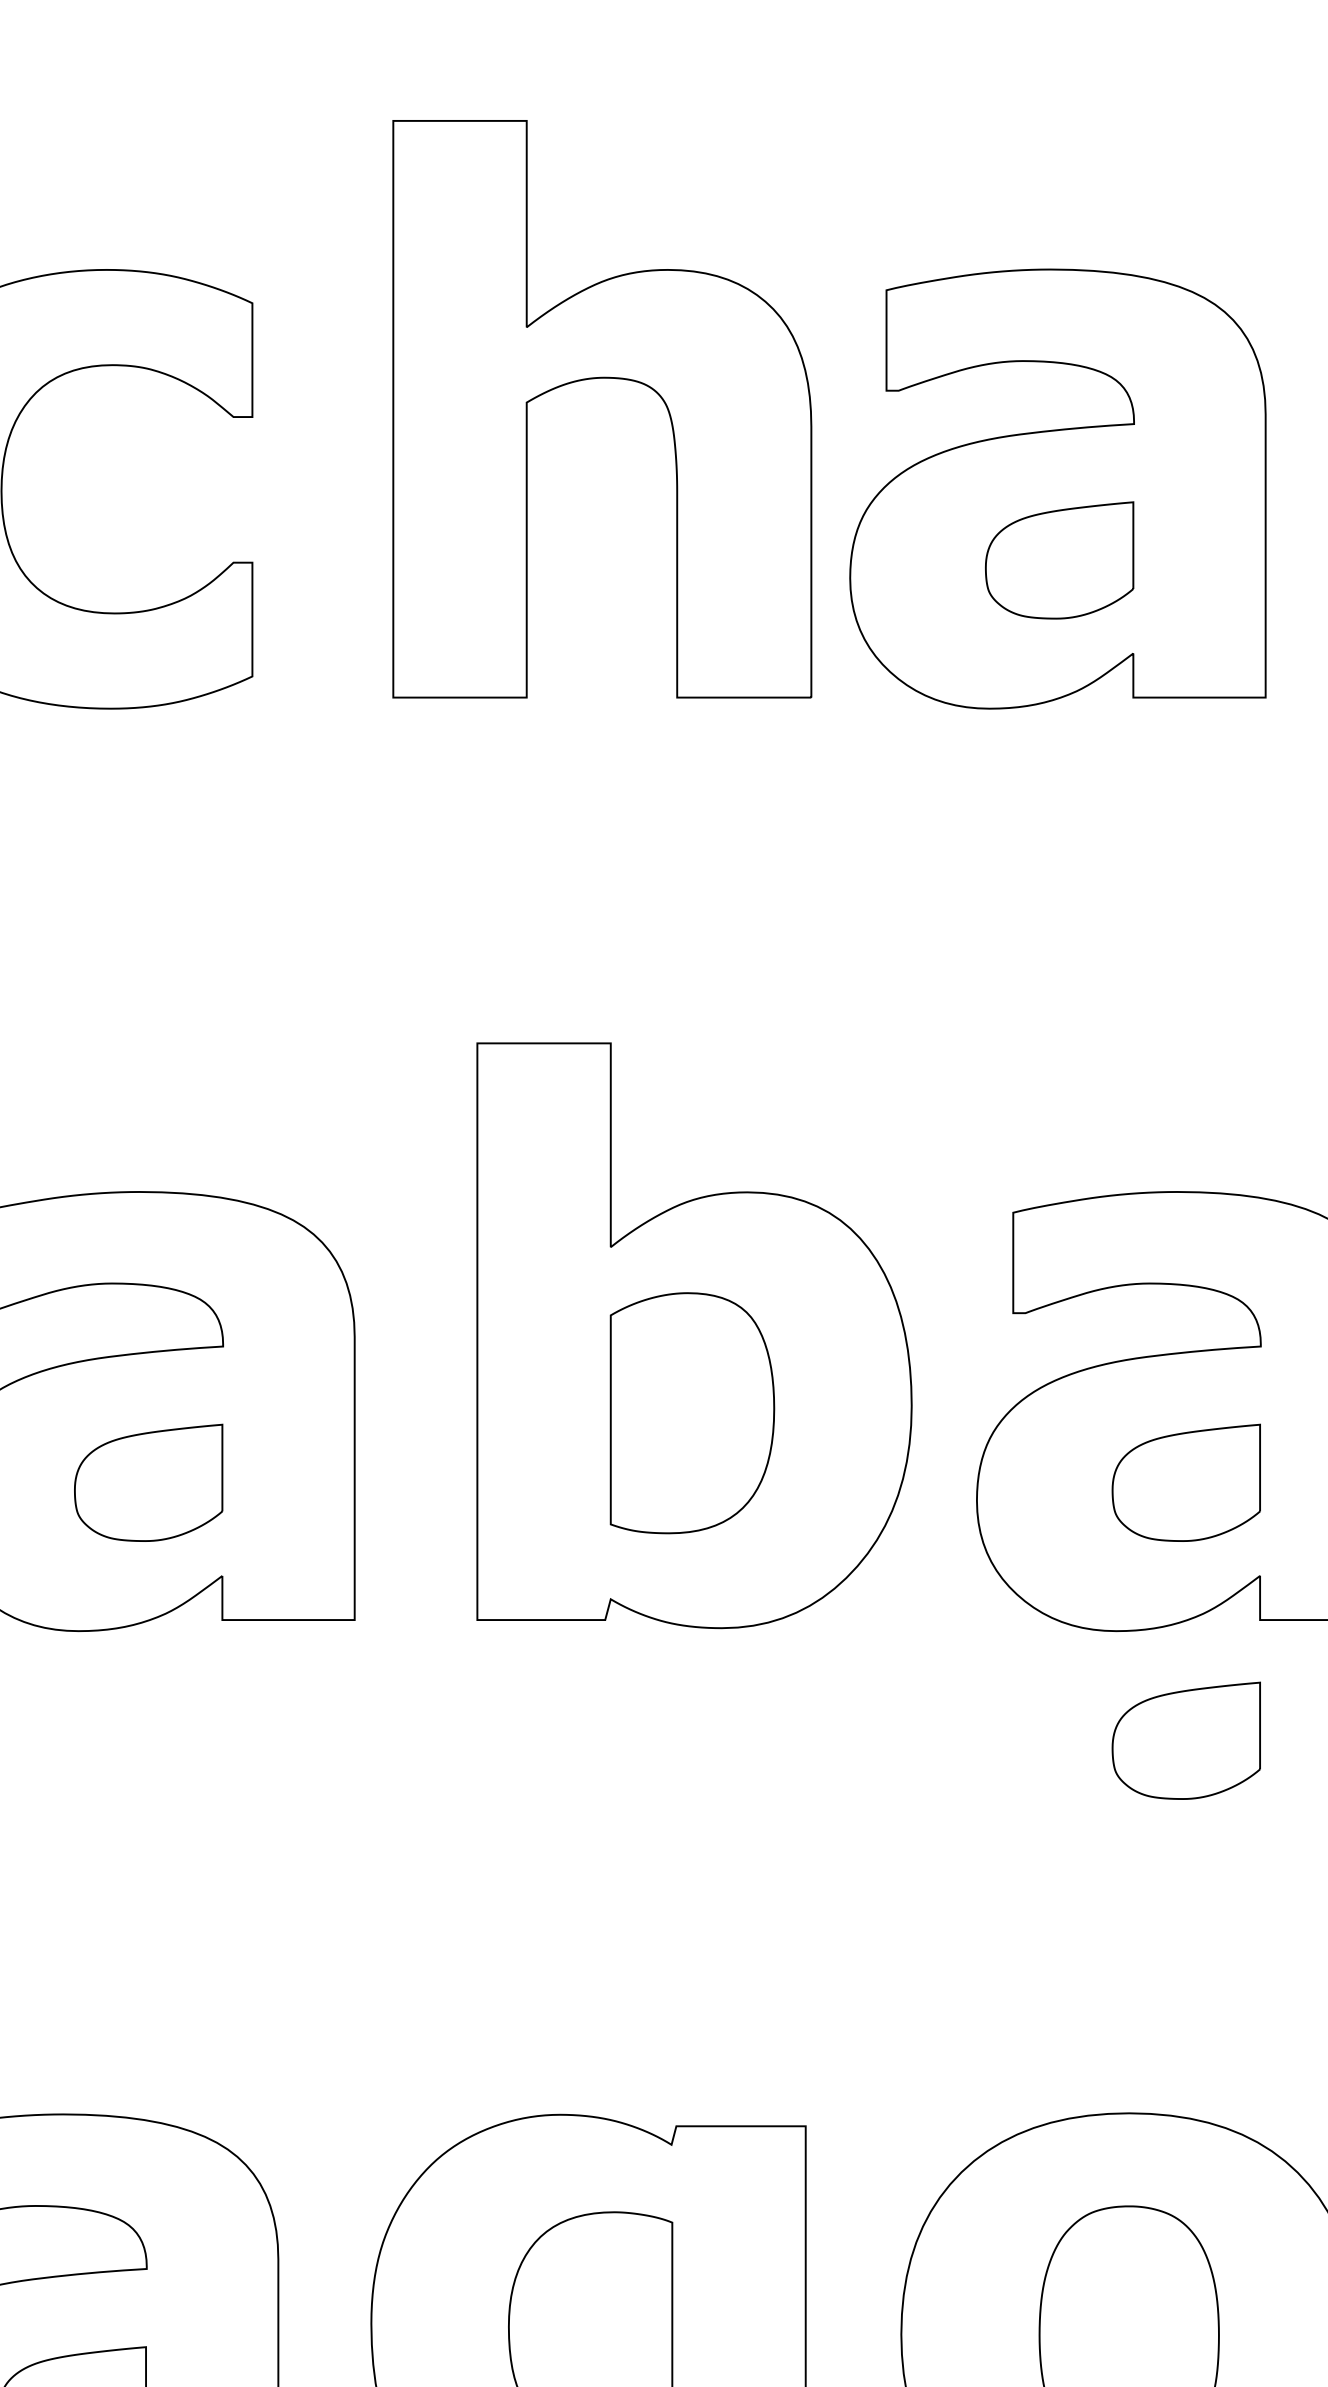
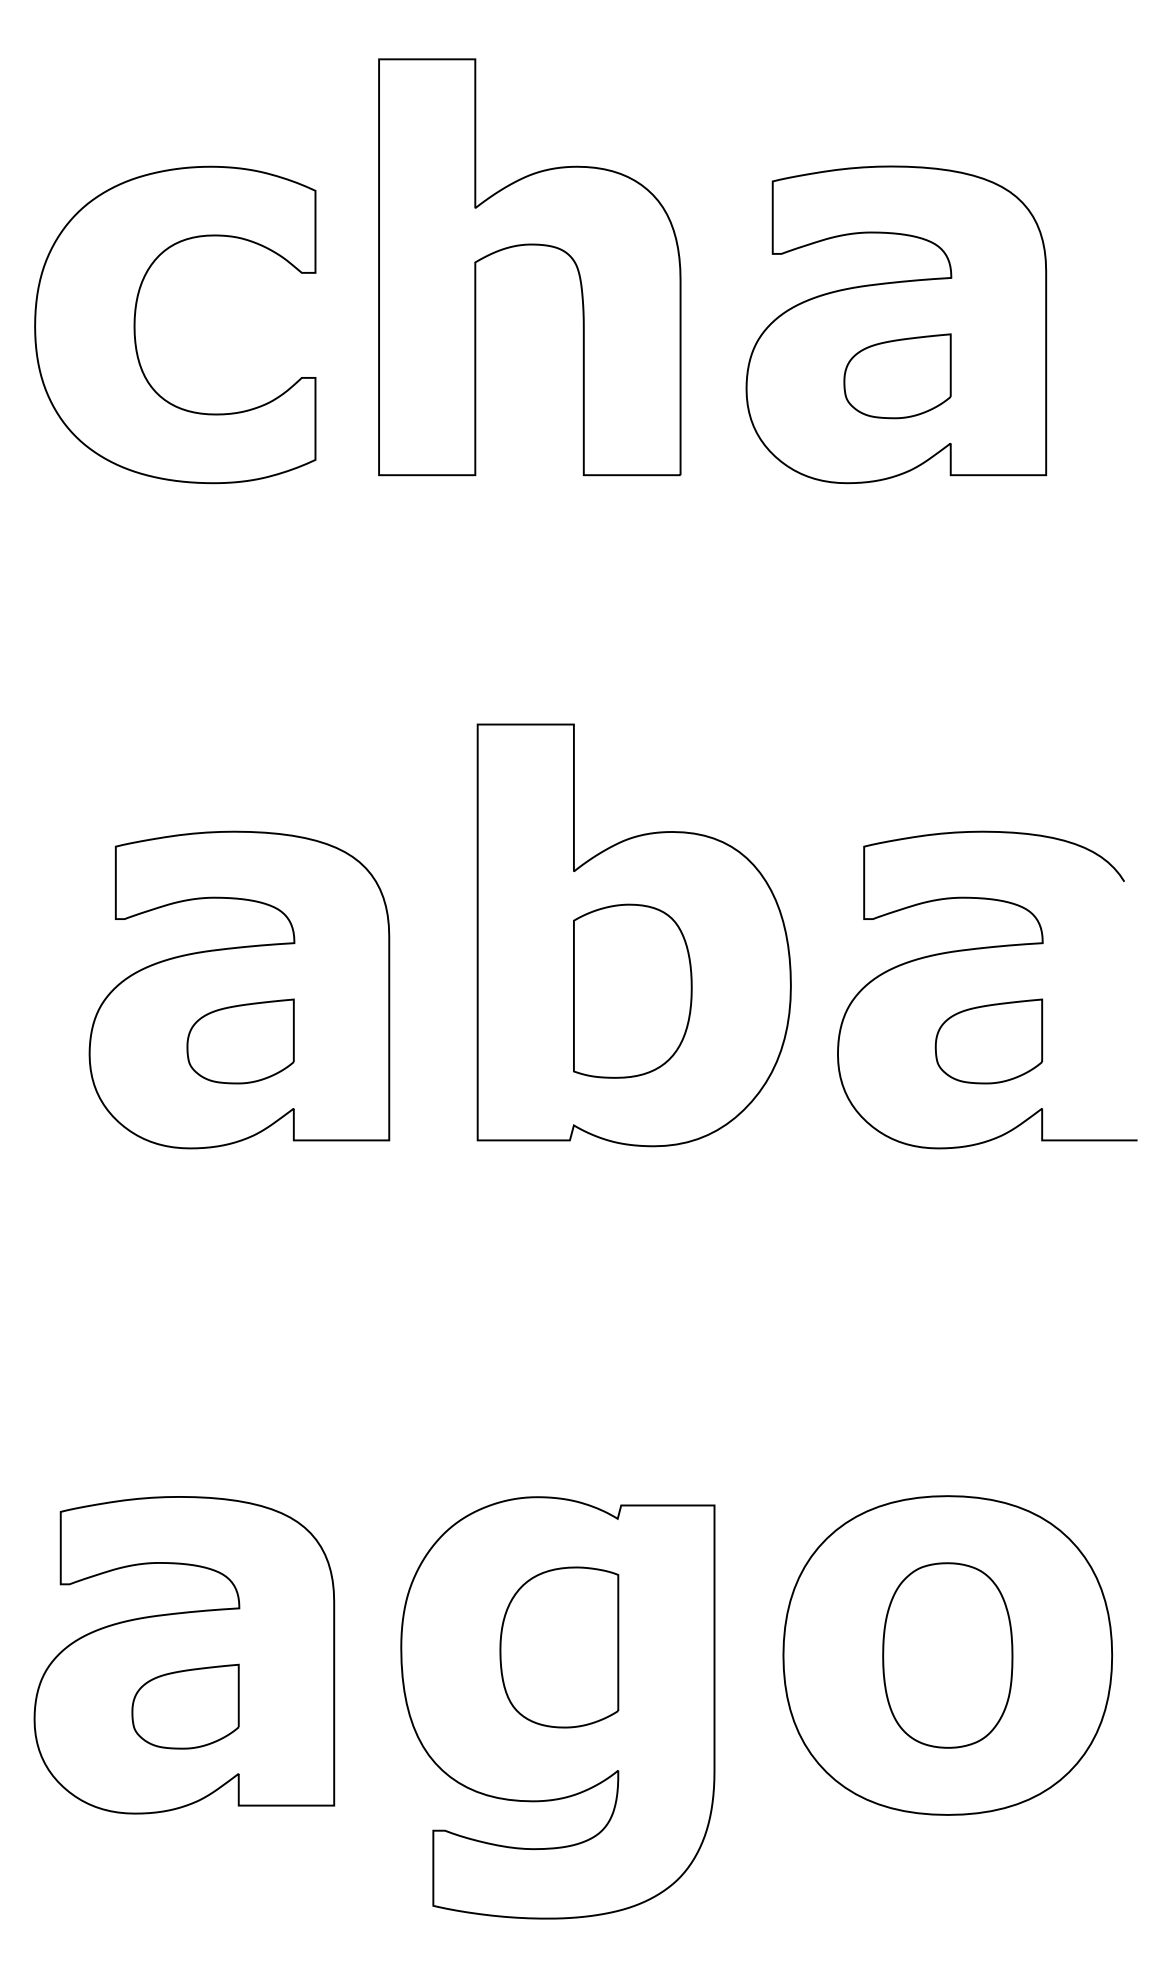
part: (601, 379) -> (529, 245), moved
part: (1185, 1740) -> (988, 1227), removed

